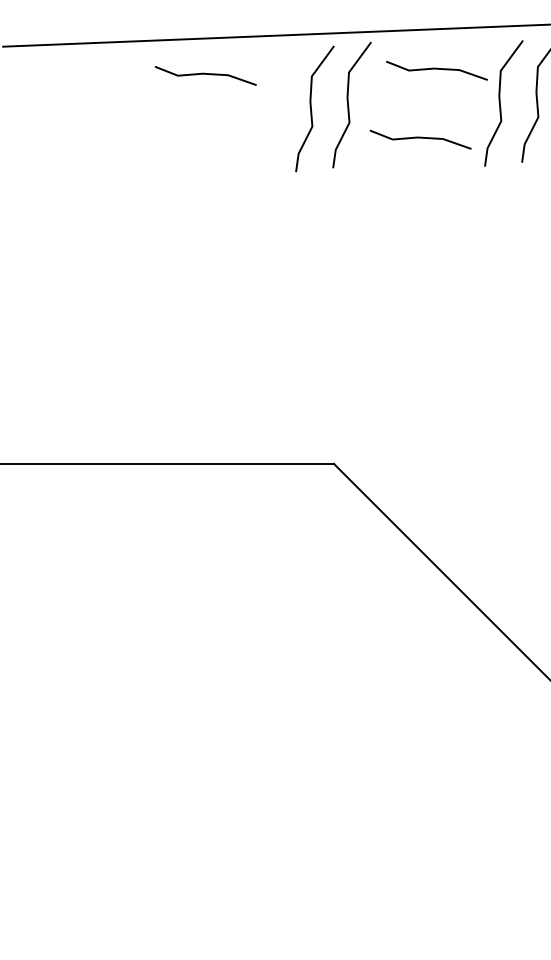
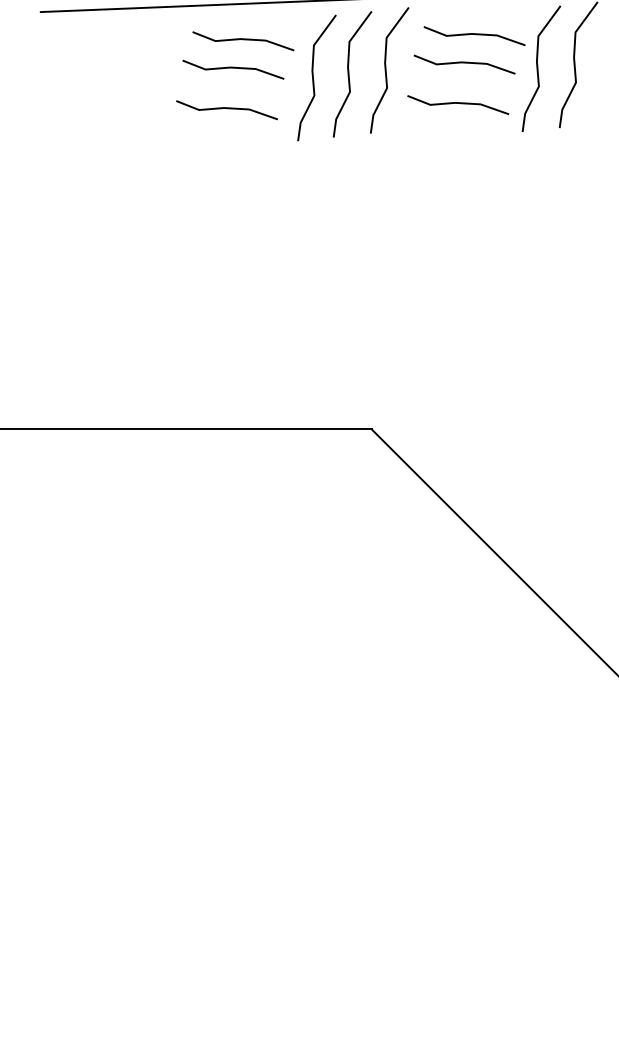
line: (426, 98) -> (464, 63), added
line: (195, 103) -> (233, 68), added
curve: (275, 112) -> (313, 77), added
line: (189, 144) -> (227, 109), added

